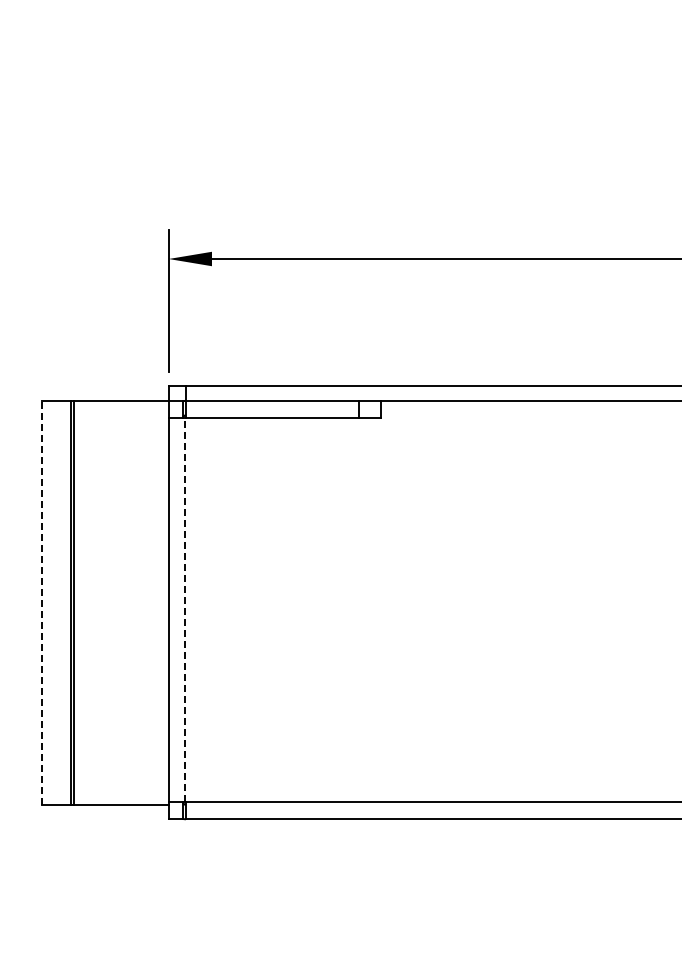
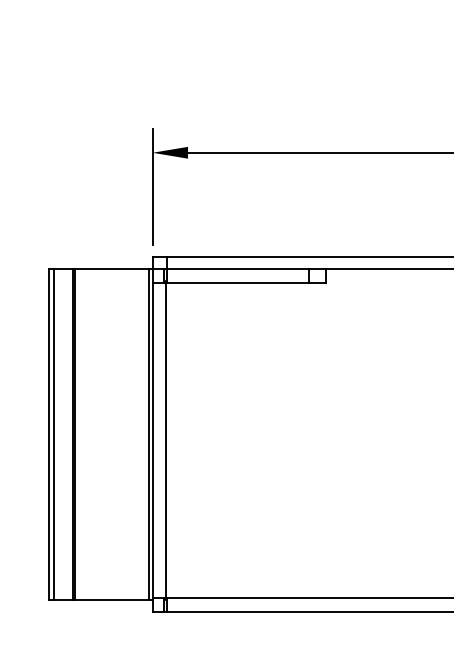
line: (41, 602) -> (48, 434), dashed -> solid
line: (48, 602) -> (54, 434), added
line: (164, 602) -> (149, 434), added
line: (184, 610) -> (165, 440), dashed -> solid

